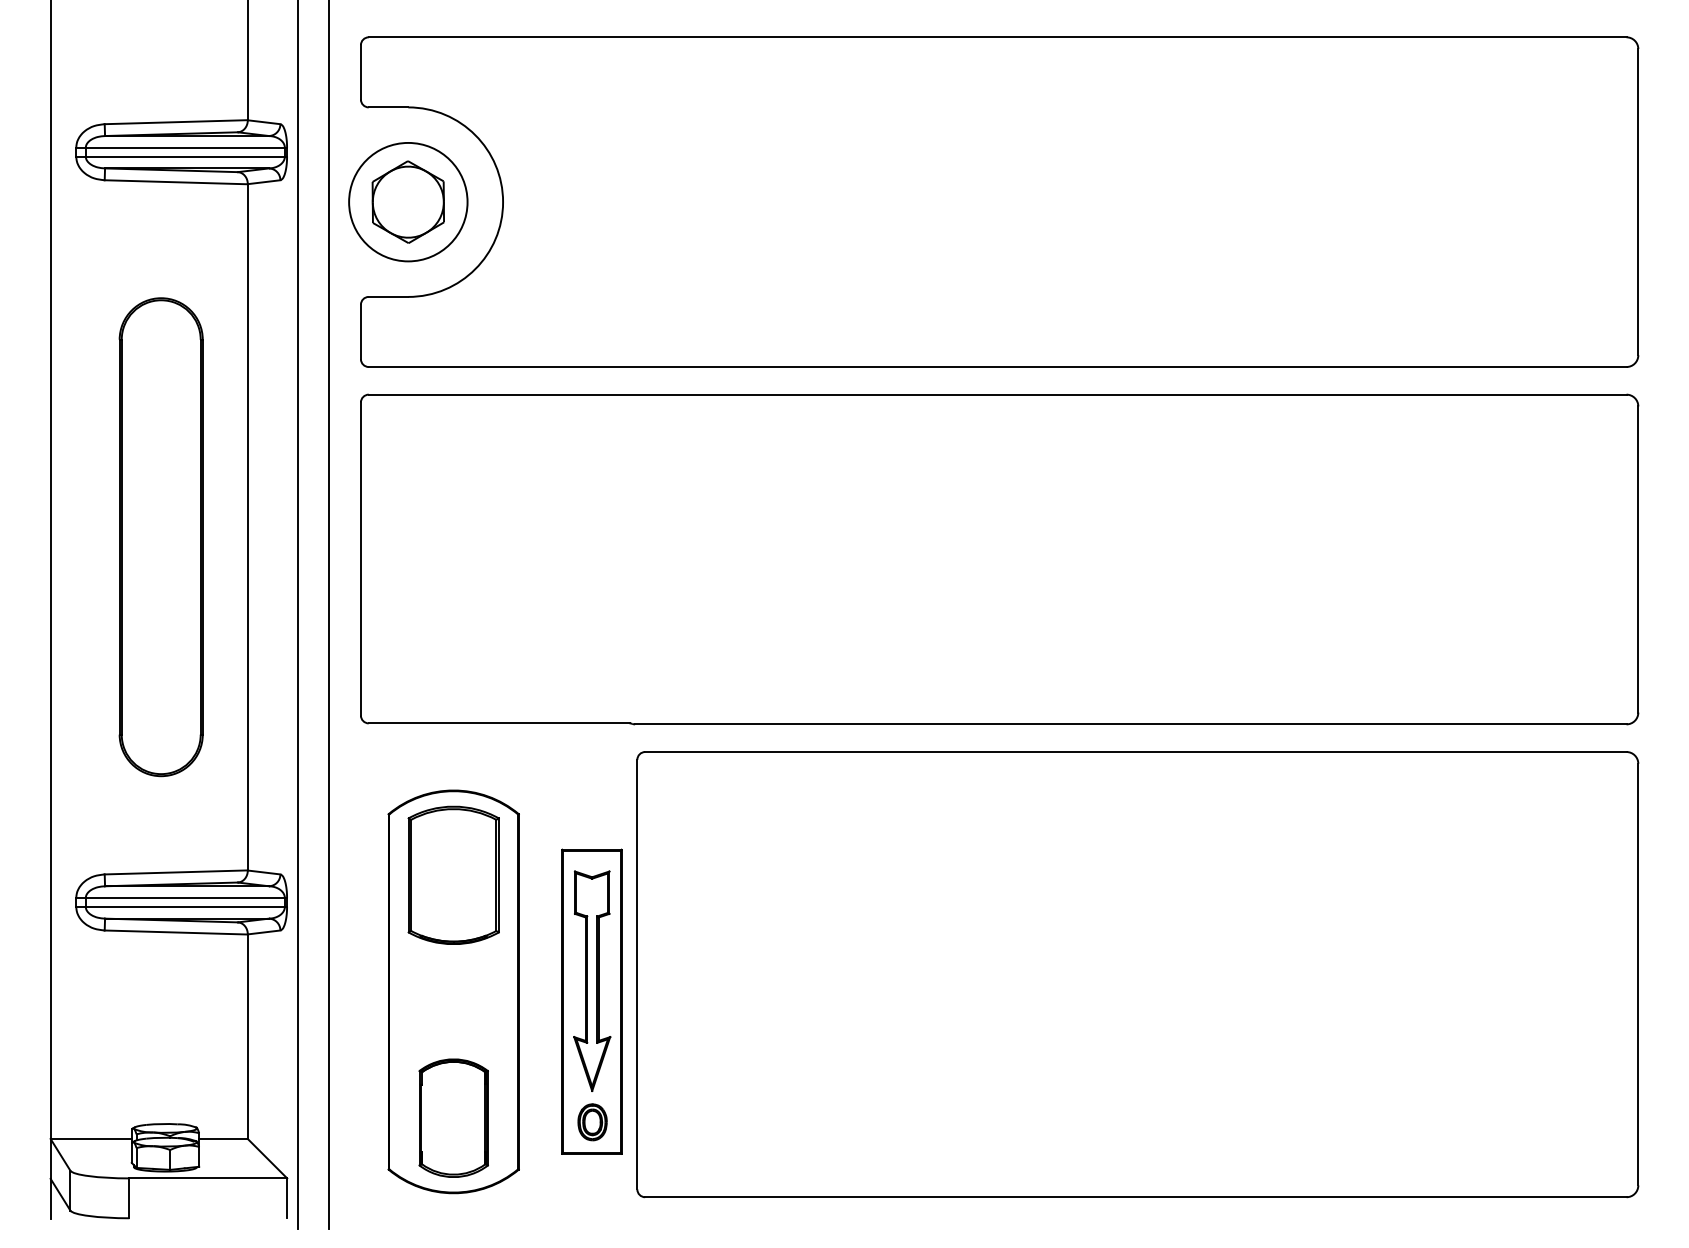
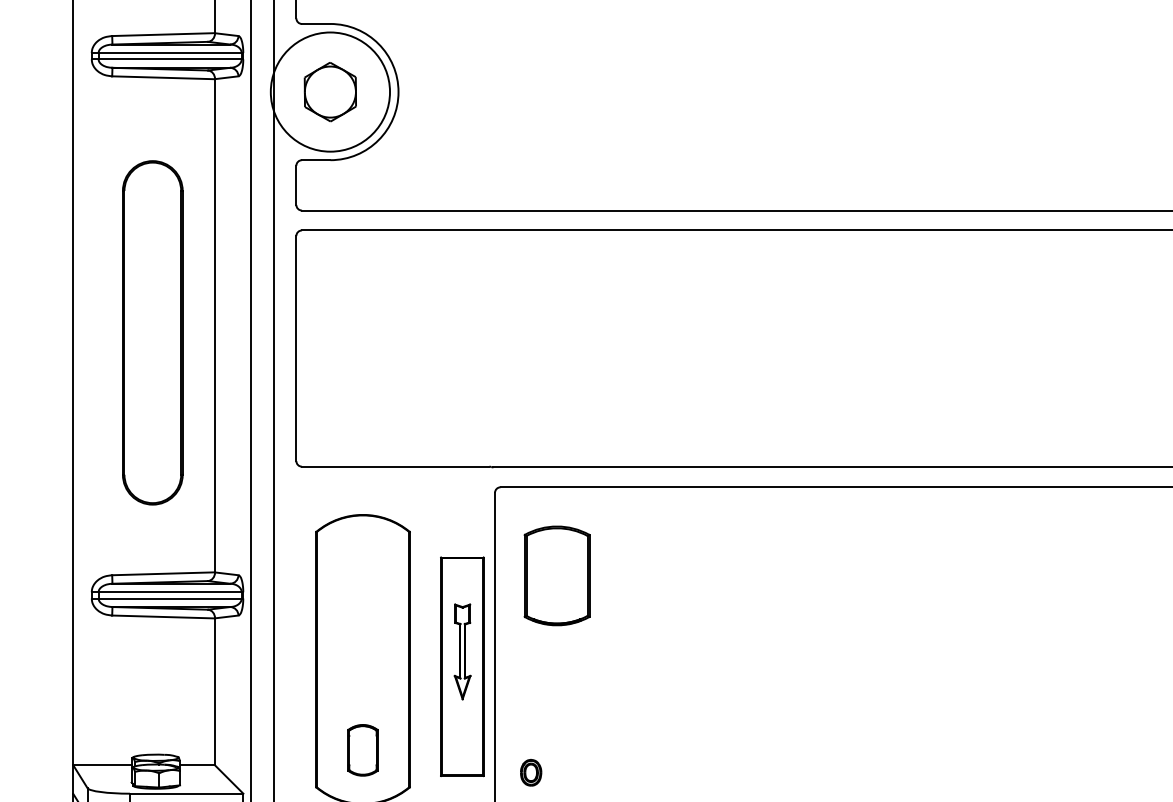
circle: (408, 201) -> (330, 91), size x1.4
part: (453, 874) -> (556, 575), moved
part: (592, 980) -> (462, 651), size x0.6
part: (453, 1117) -> (362, 749), size x0.6
part: (592, 1122) -> (531, 772), moved

